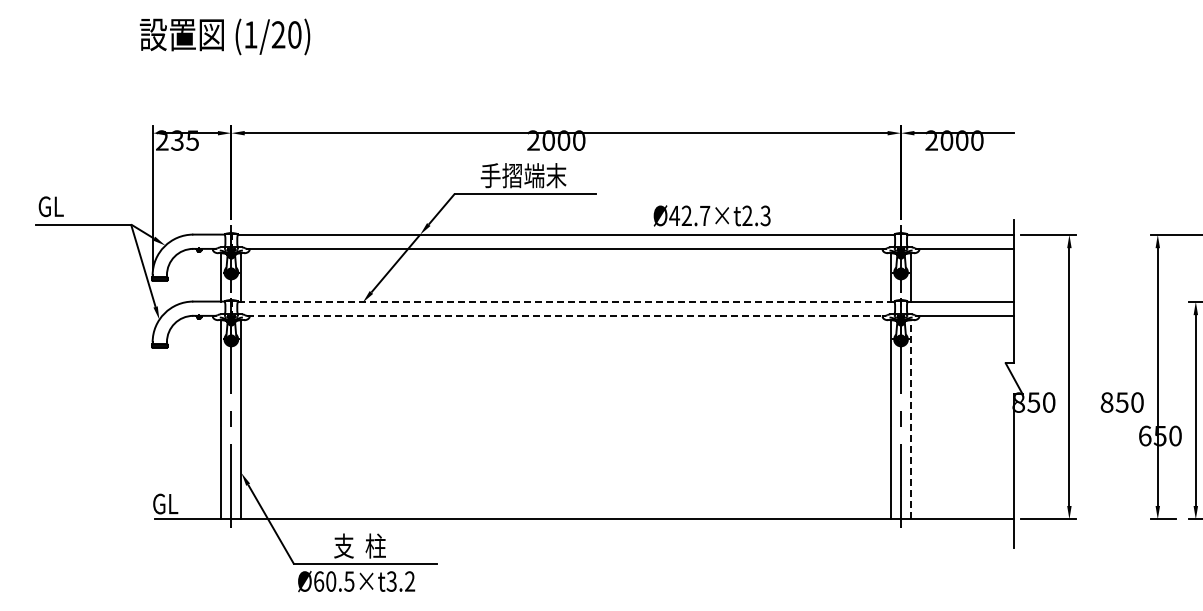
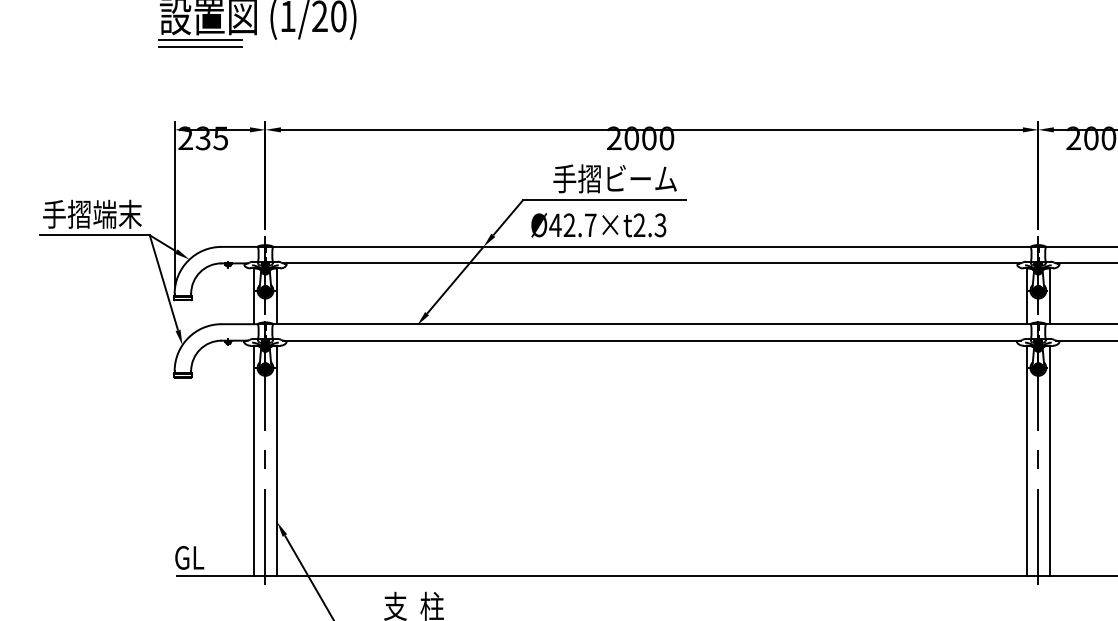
line: (174, 55) -> (199, 40), added
line: (174, 61) -> (199, 47), added
text: (555, 175) -> (639, 178), 手摺端末 -> 手摺ビーム
text: (81, 205) -> (92, 213), GL -> 手摺端末
text: (711, 215) -> (598, 224), moved
line: (566, 301) -> (652, 324), dashed -> solid
line: (566, 315) -> (652, 340), dashed -> solid
line: (911, 419) -> (1050, 460), dashed -> solid

